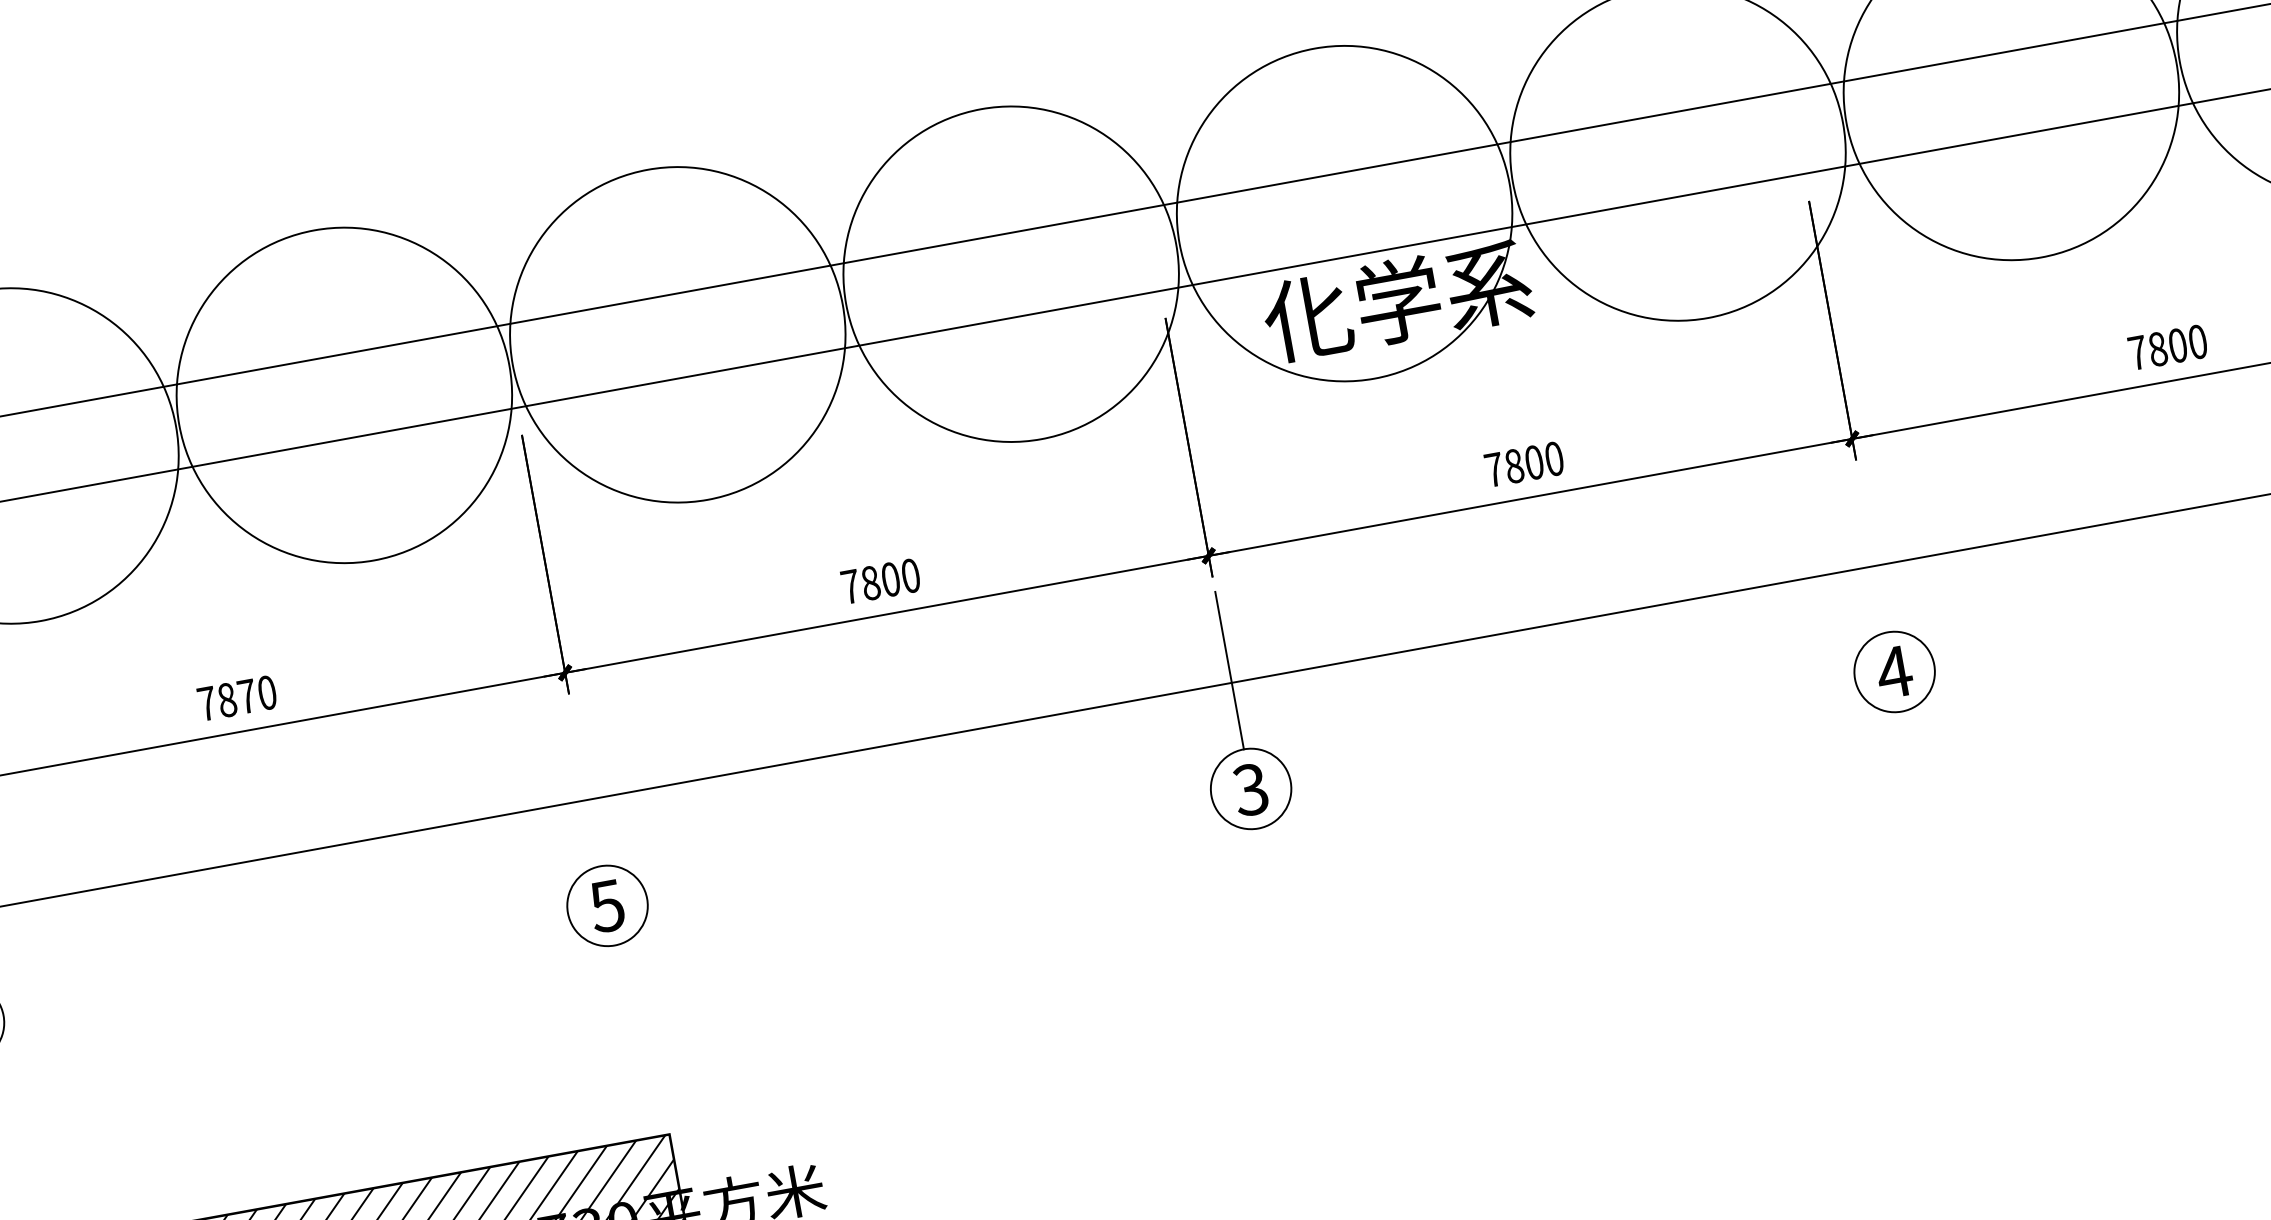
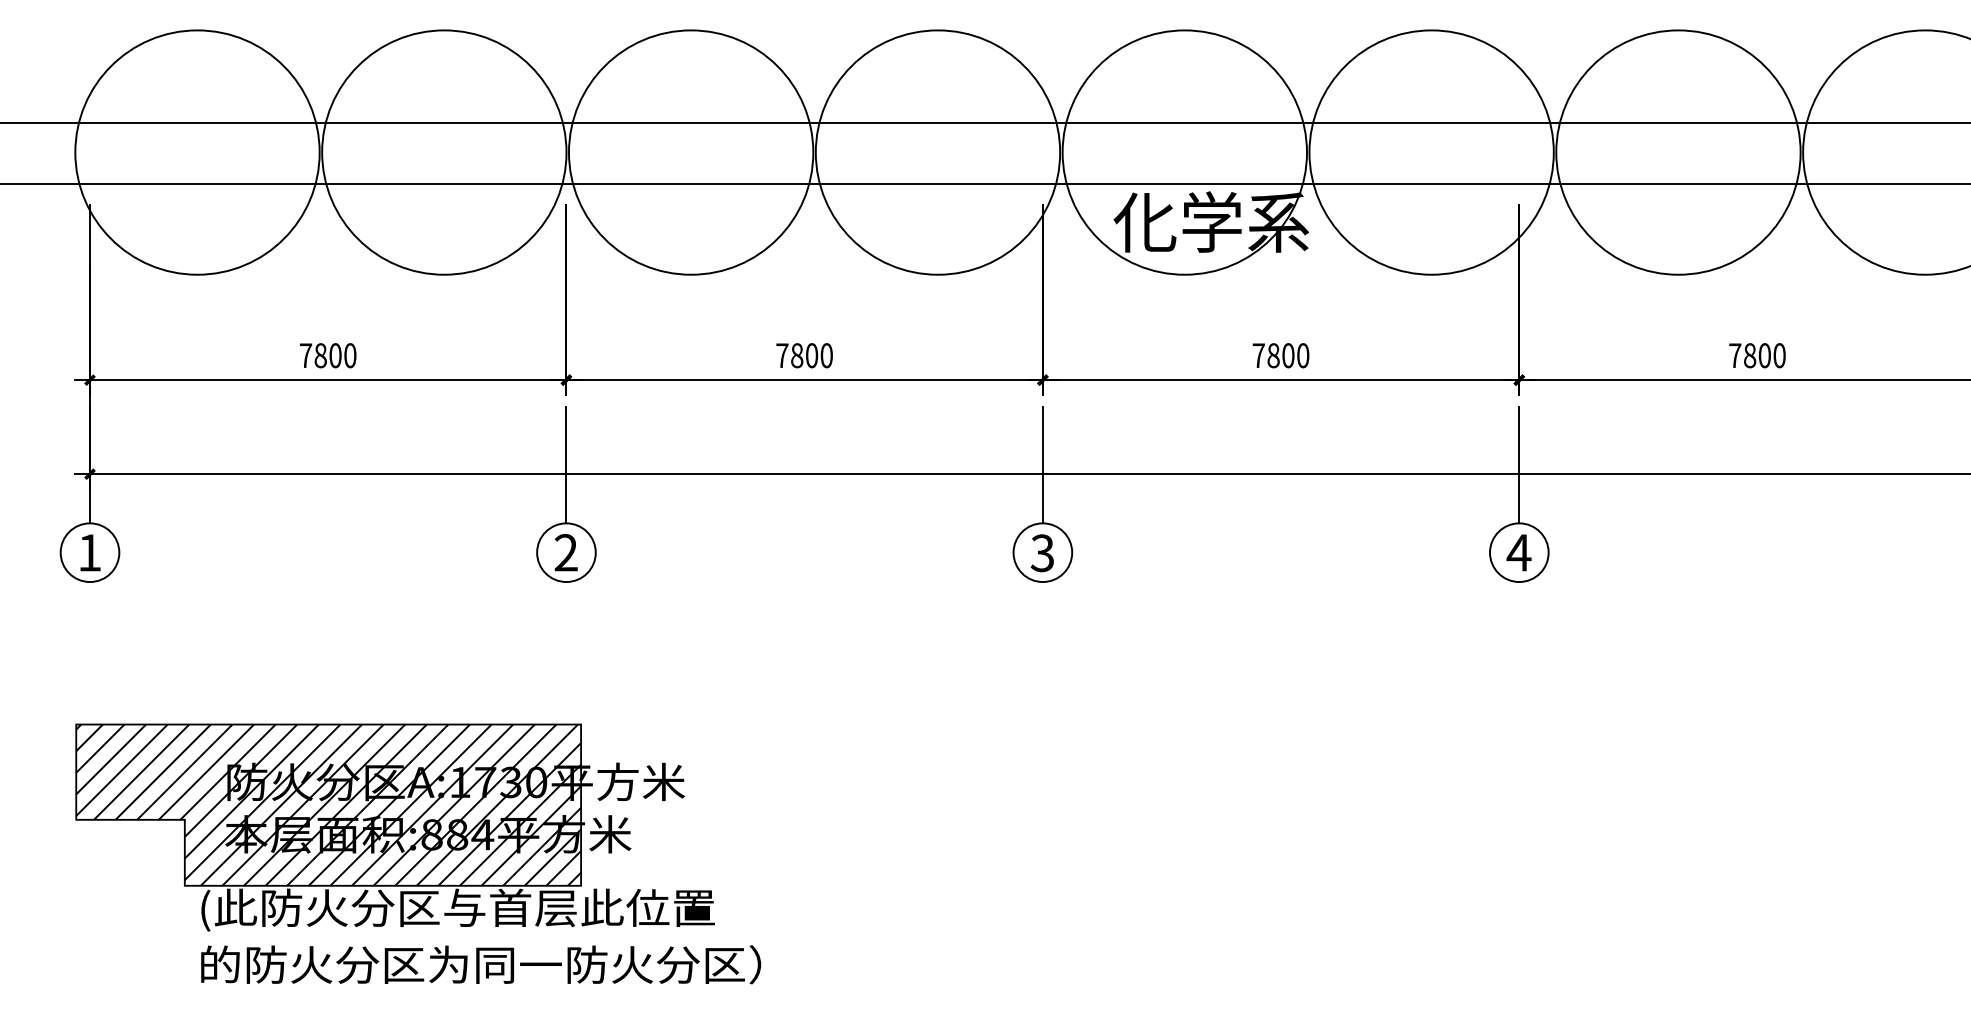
line: (1873, 552) -> (1519, 464), added
text: (247, 696) -> (335, 355), 7870 -> 7800
line: (585, 786) -> (566, 464), added
text: (606, 905) -> (565, 552), 5 -> 2

